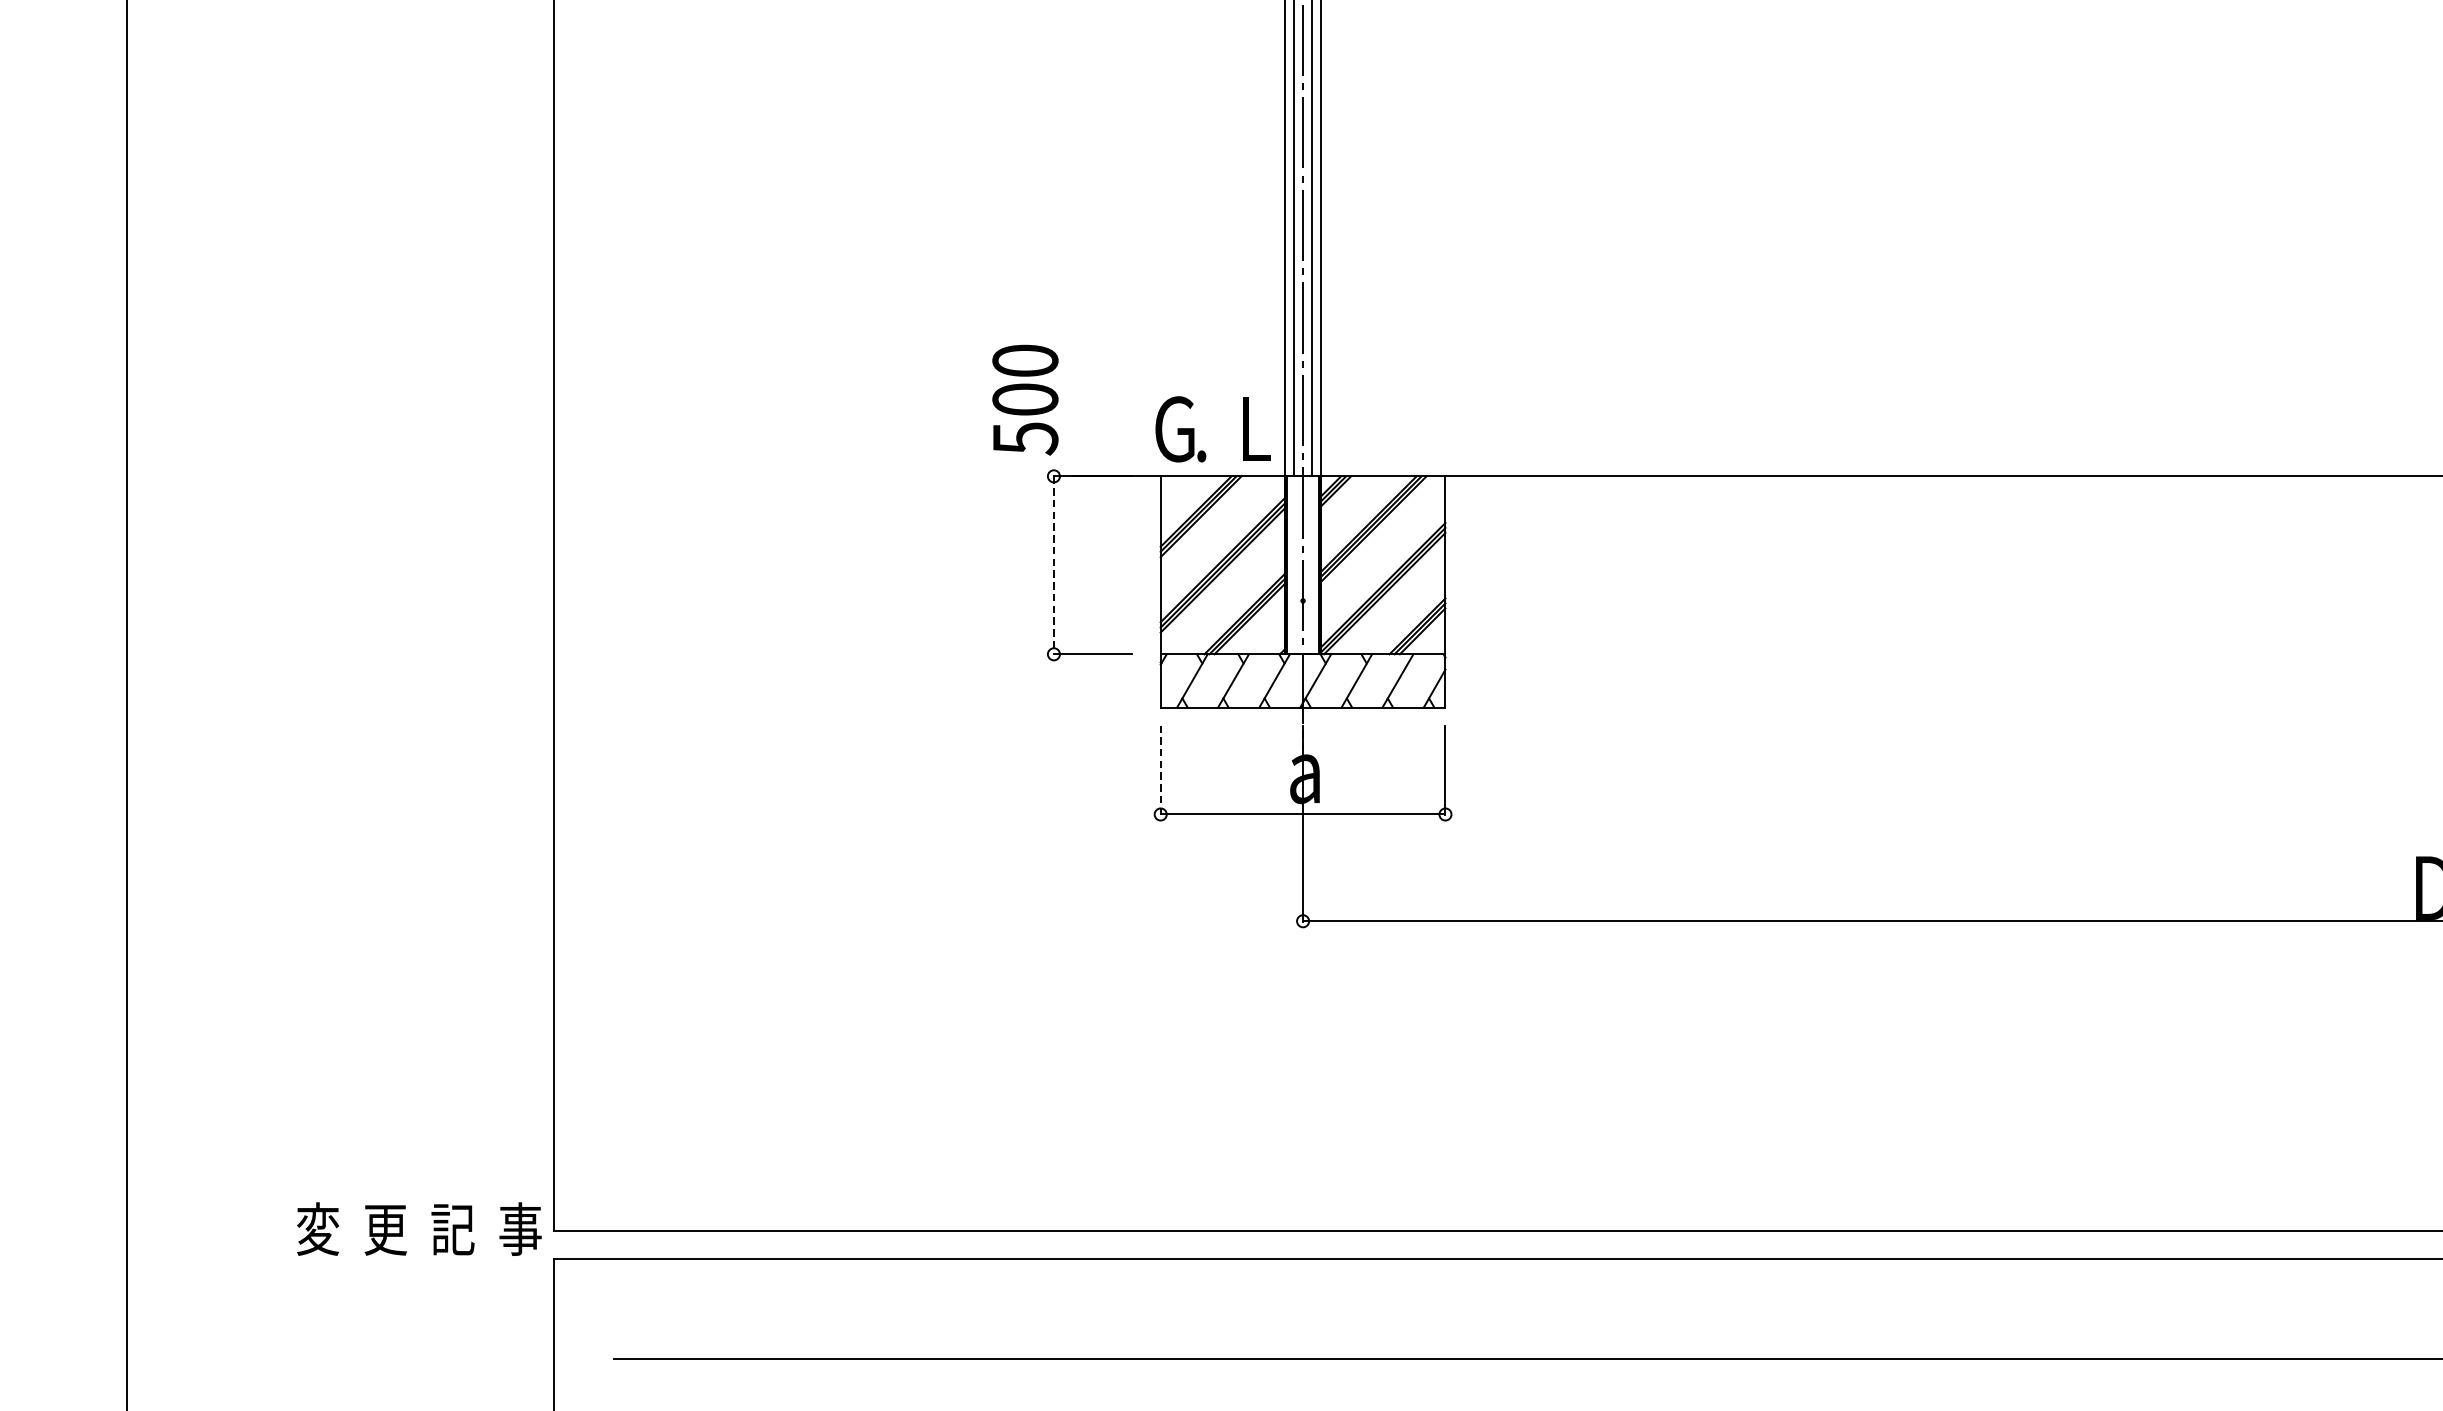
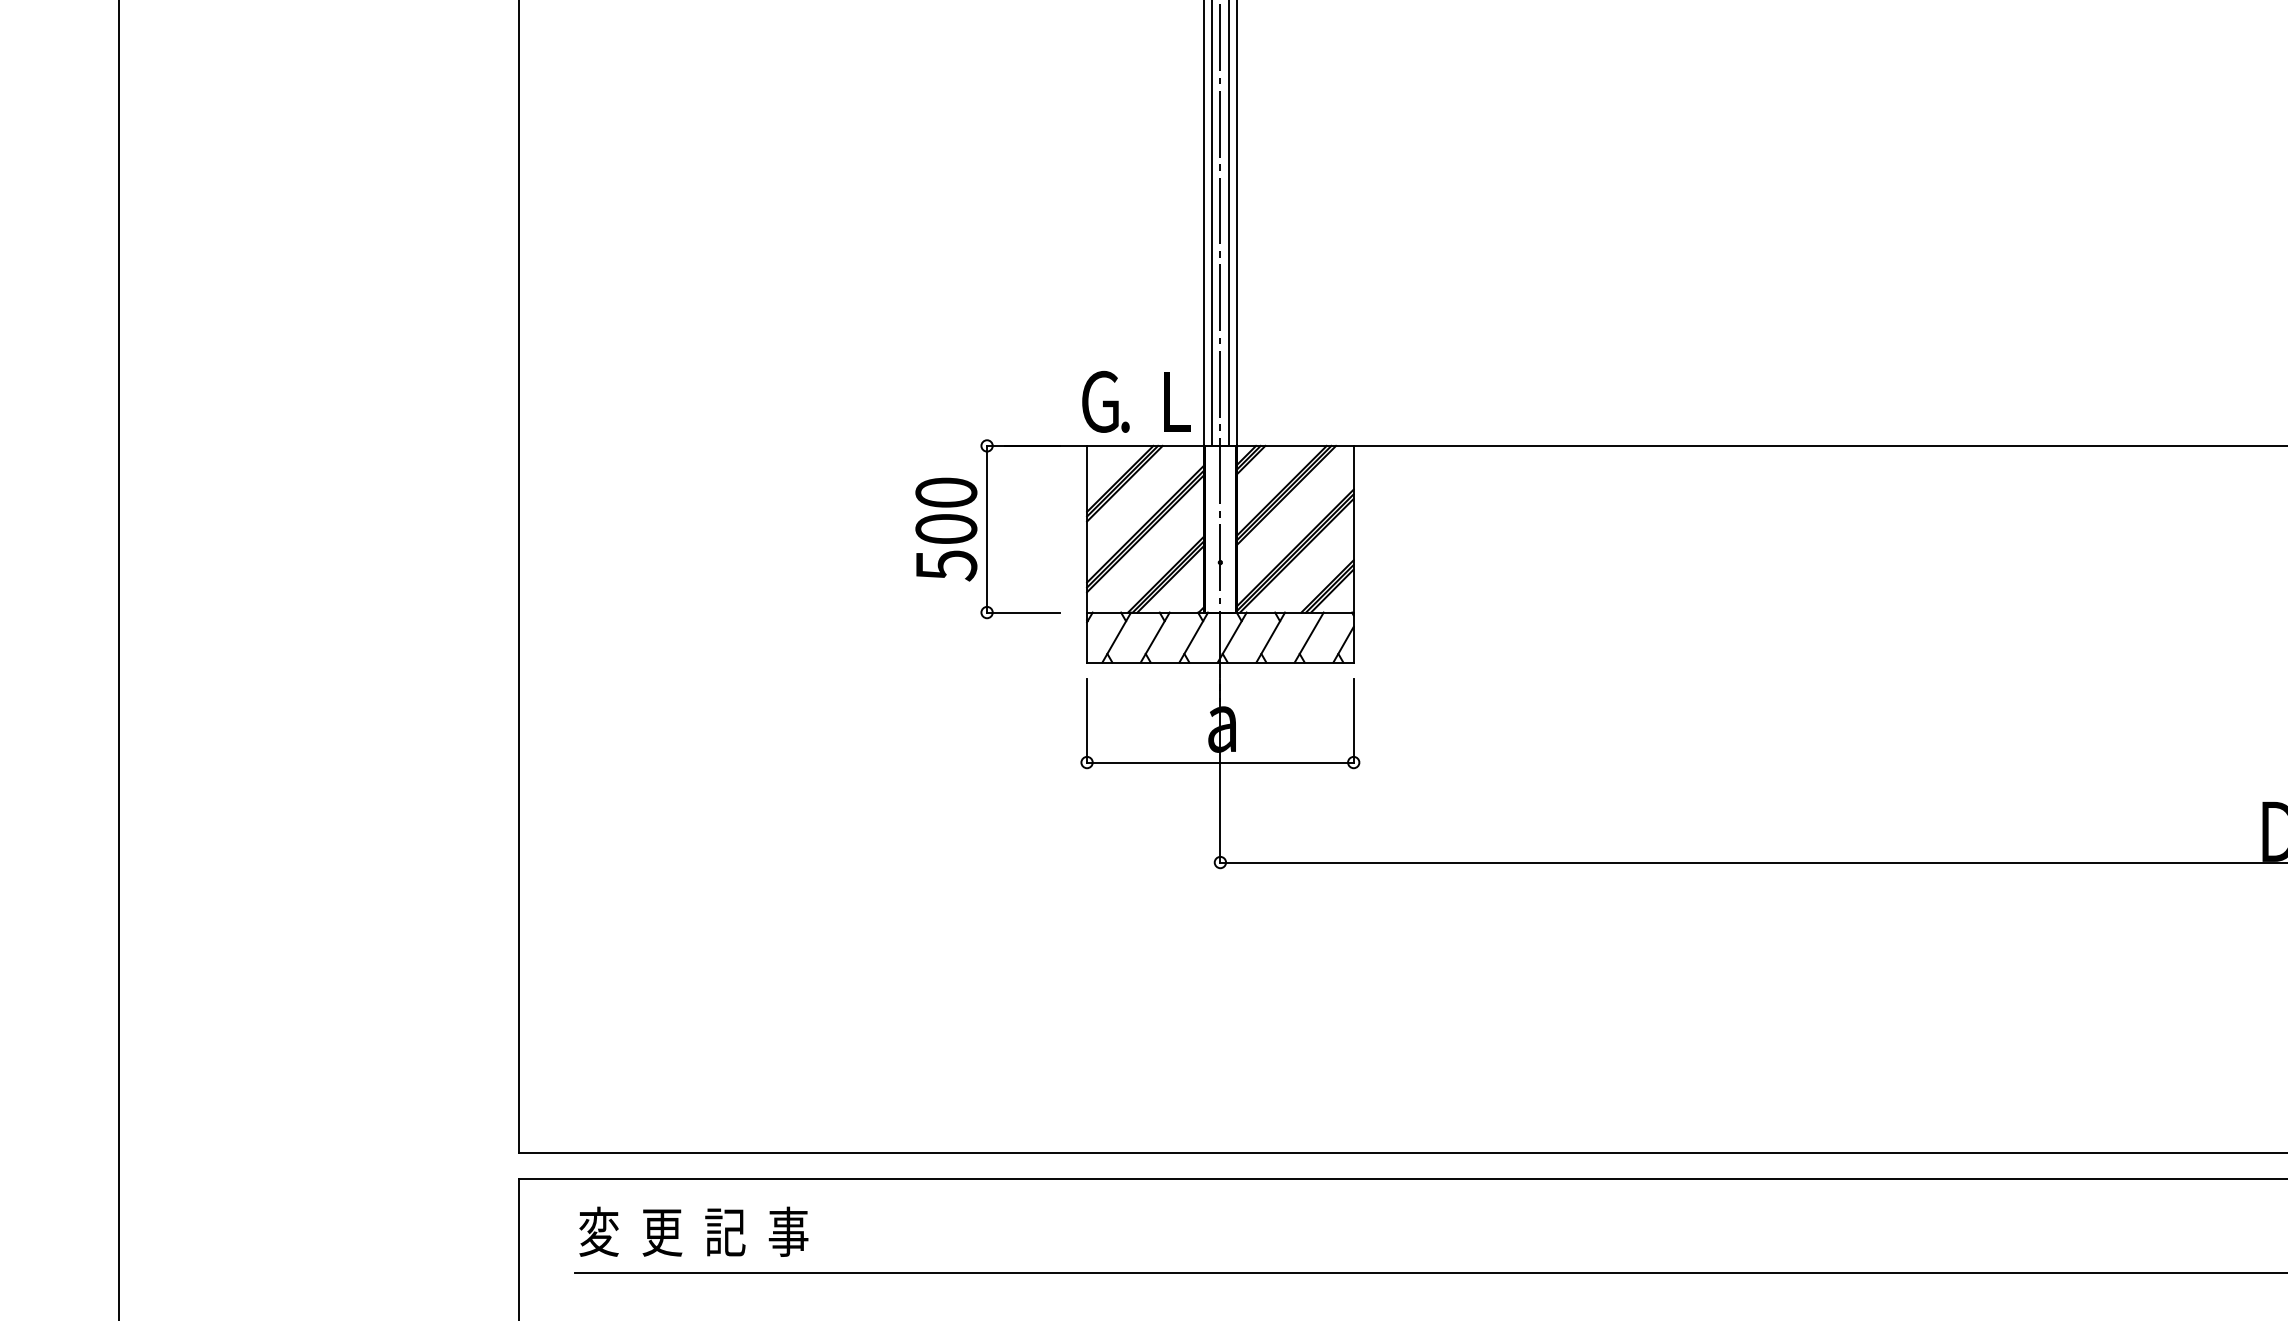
text: (1025, 400) -> (946, 529), moved
line: (1054, 565) -> (987, 529), dashed -> solid
line: (1161, 770) -> (1087, 721), dashed -> solid
text: (418, 1228) -> (693, 1231), moved

